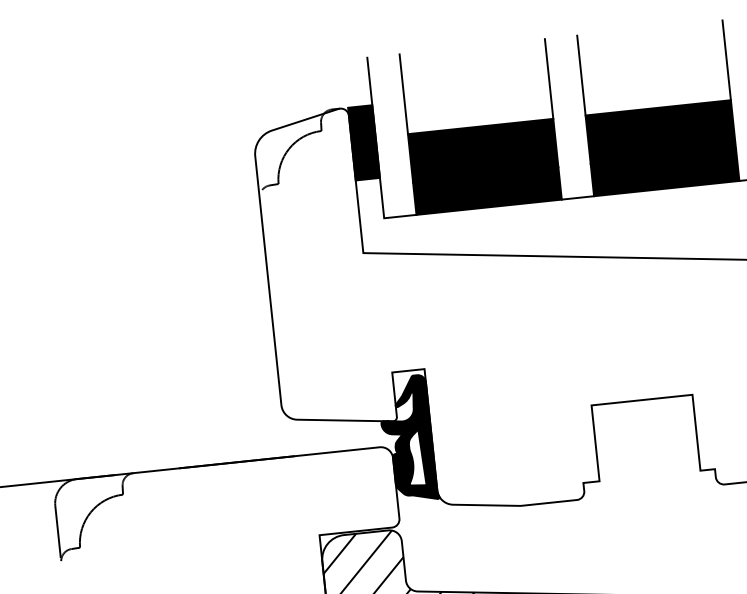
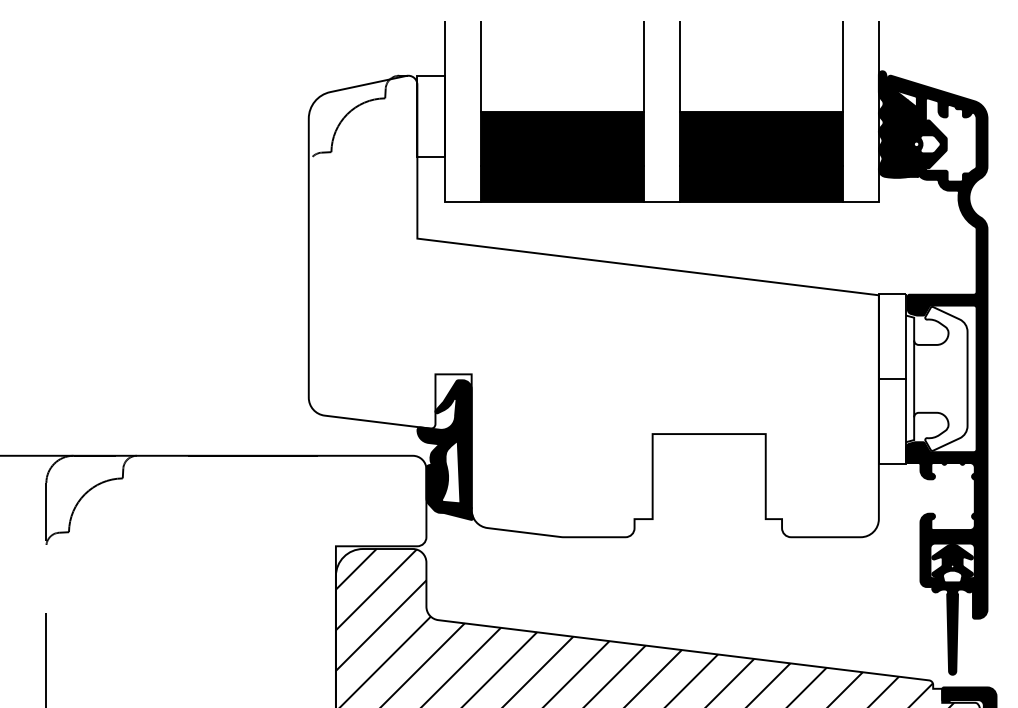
fill: (363, 142) -> (430, 116), removed

